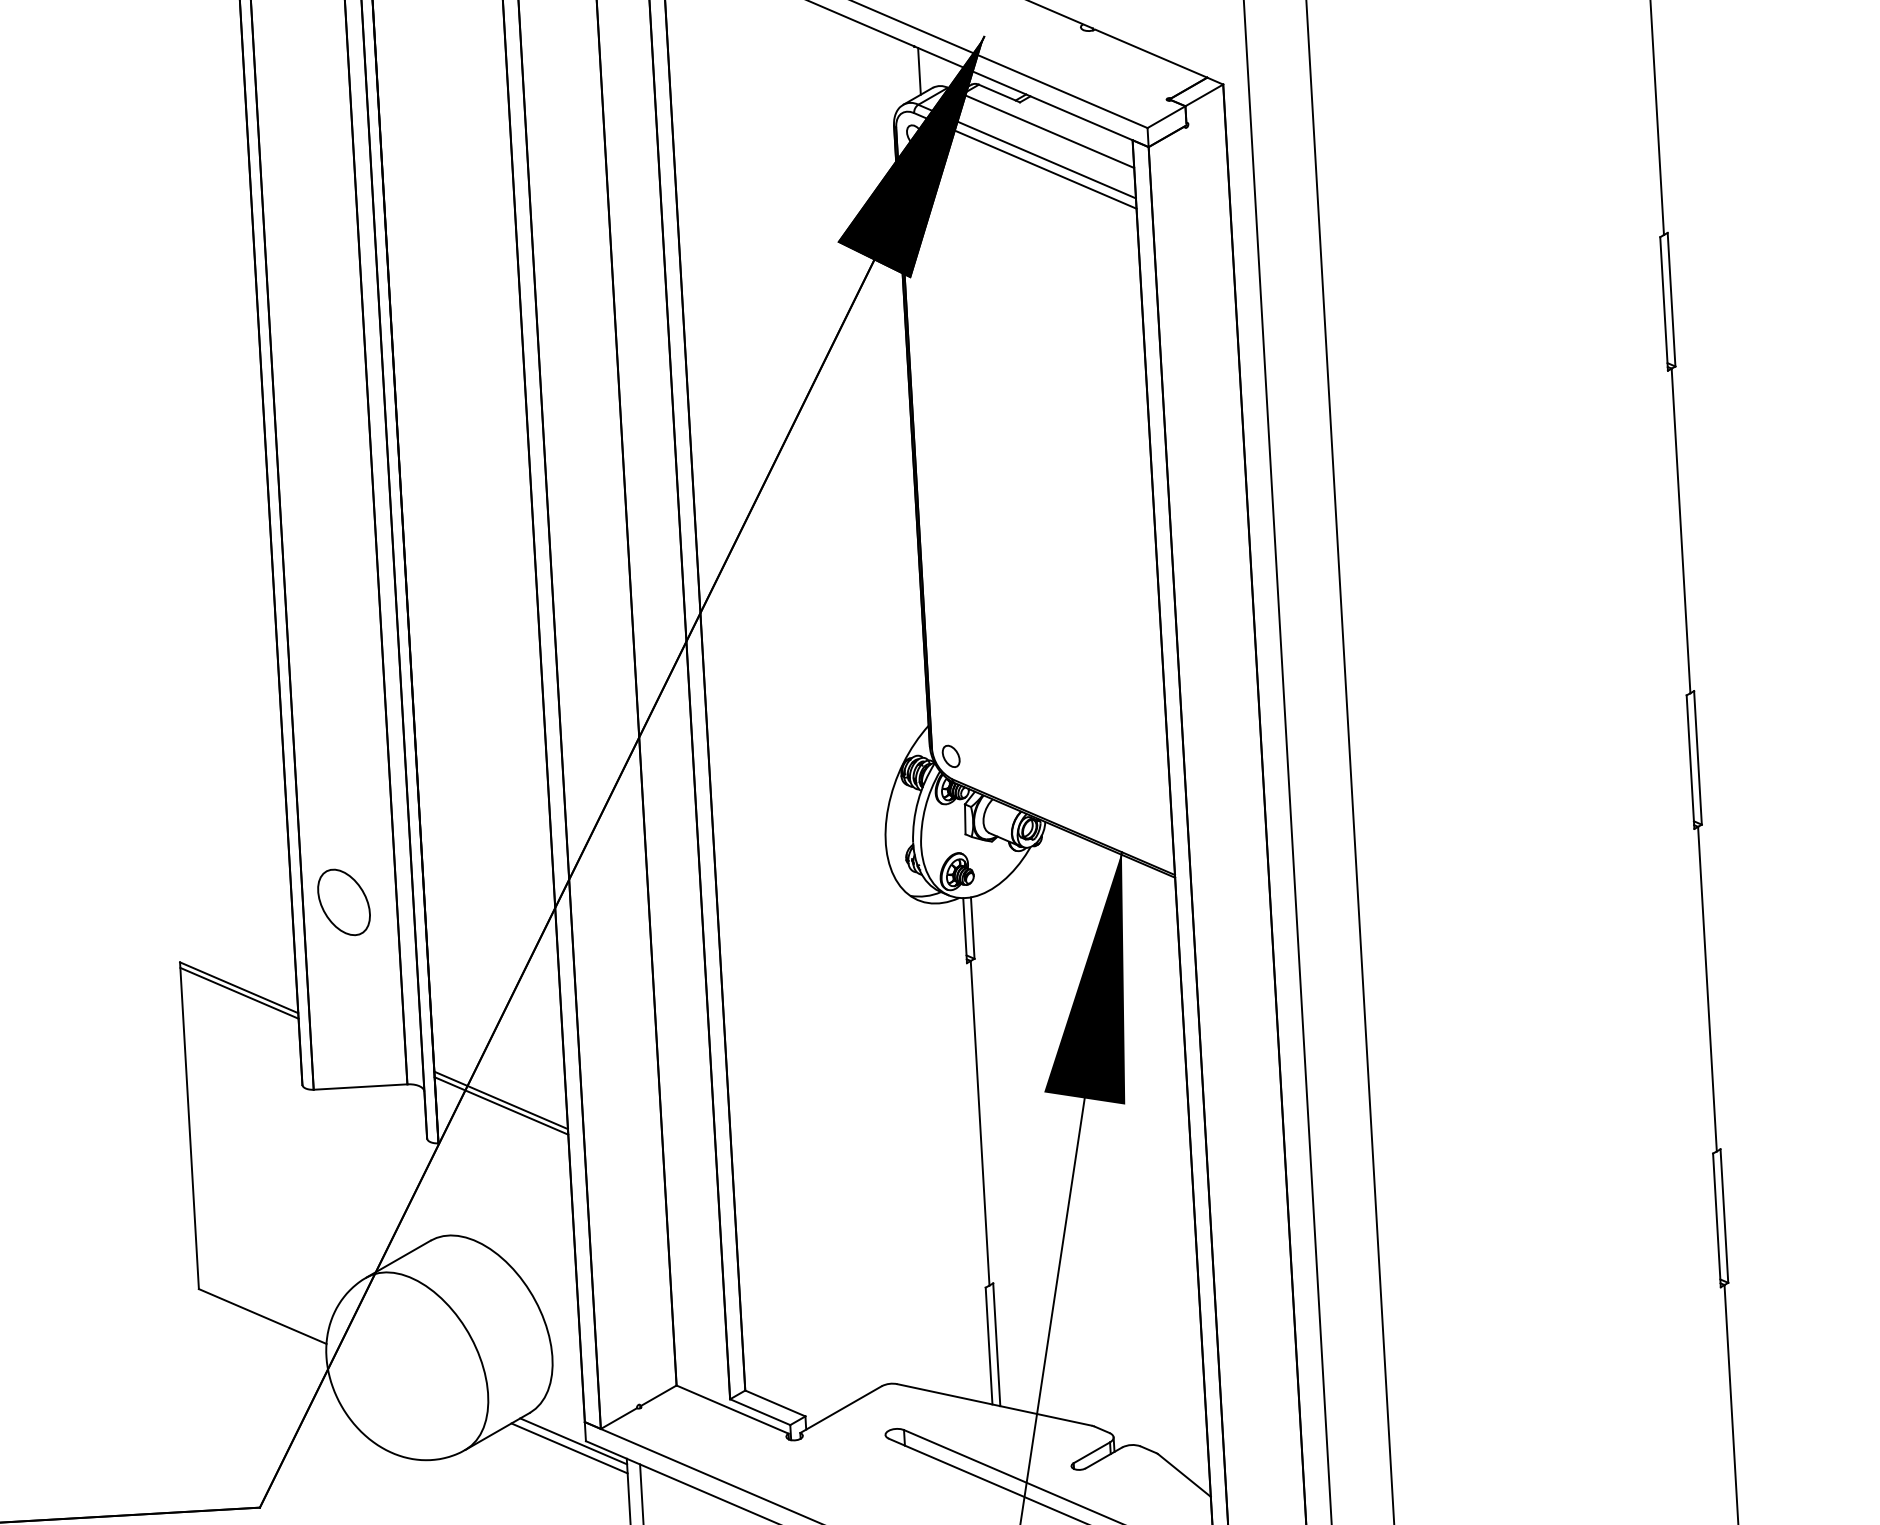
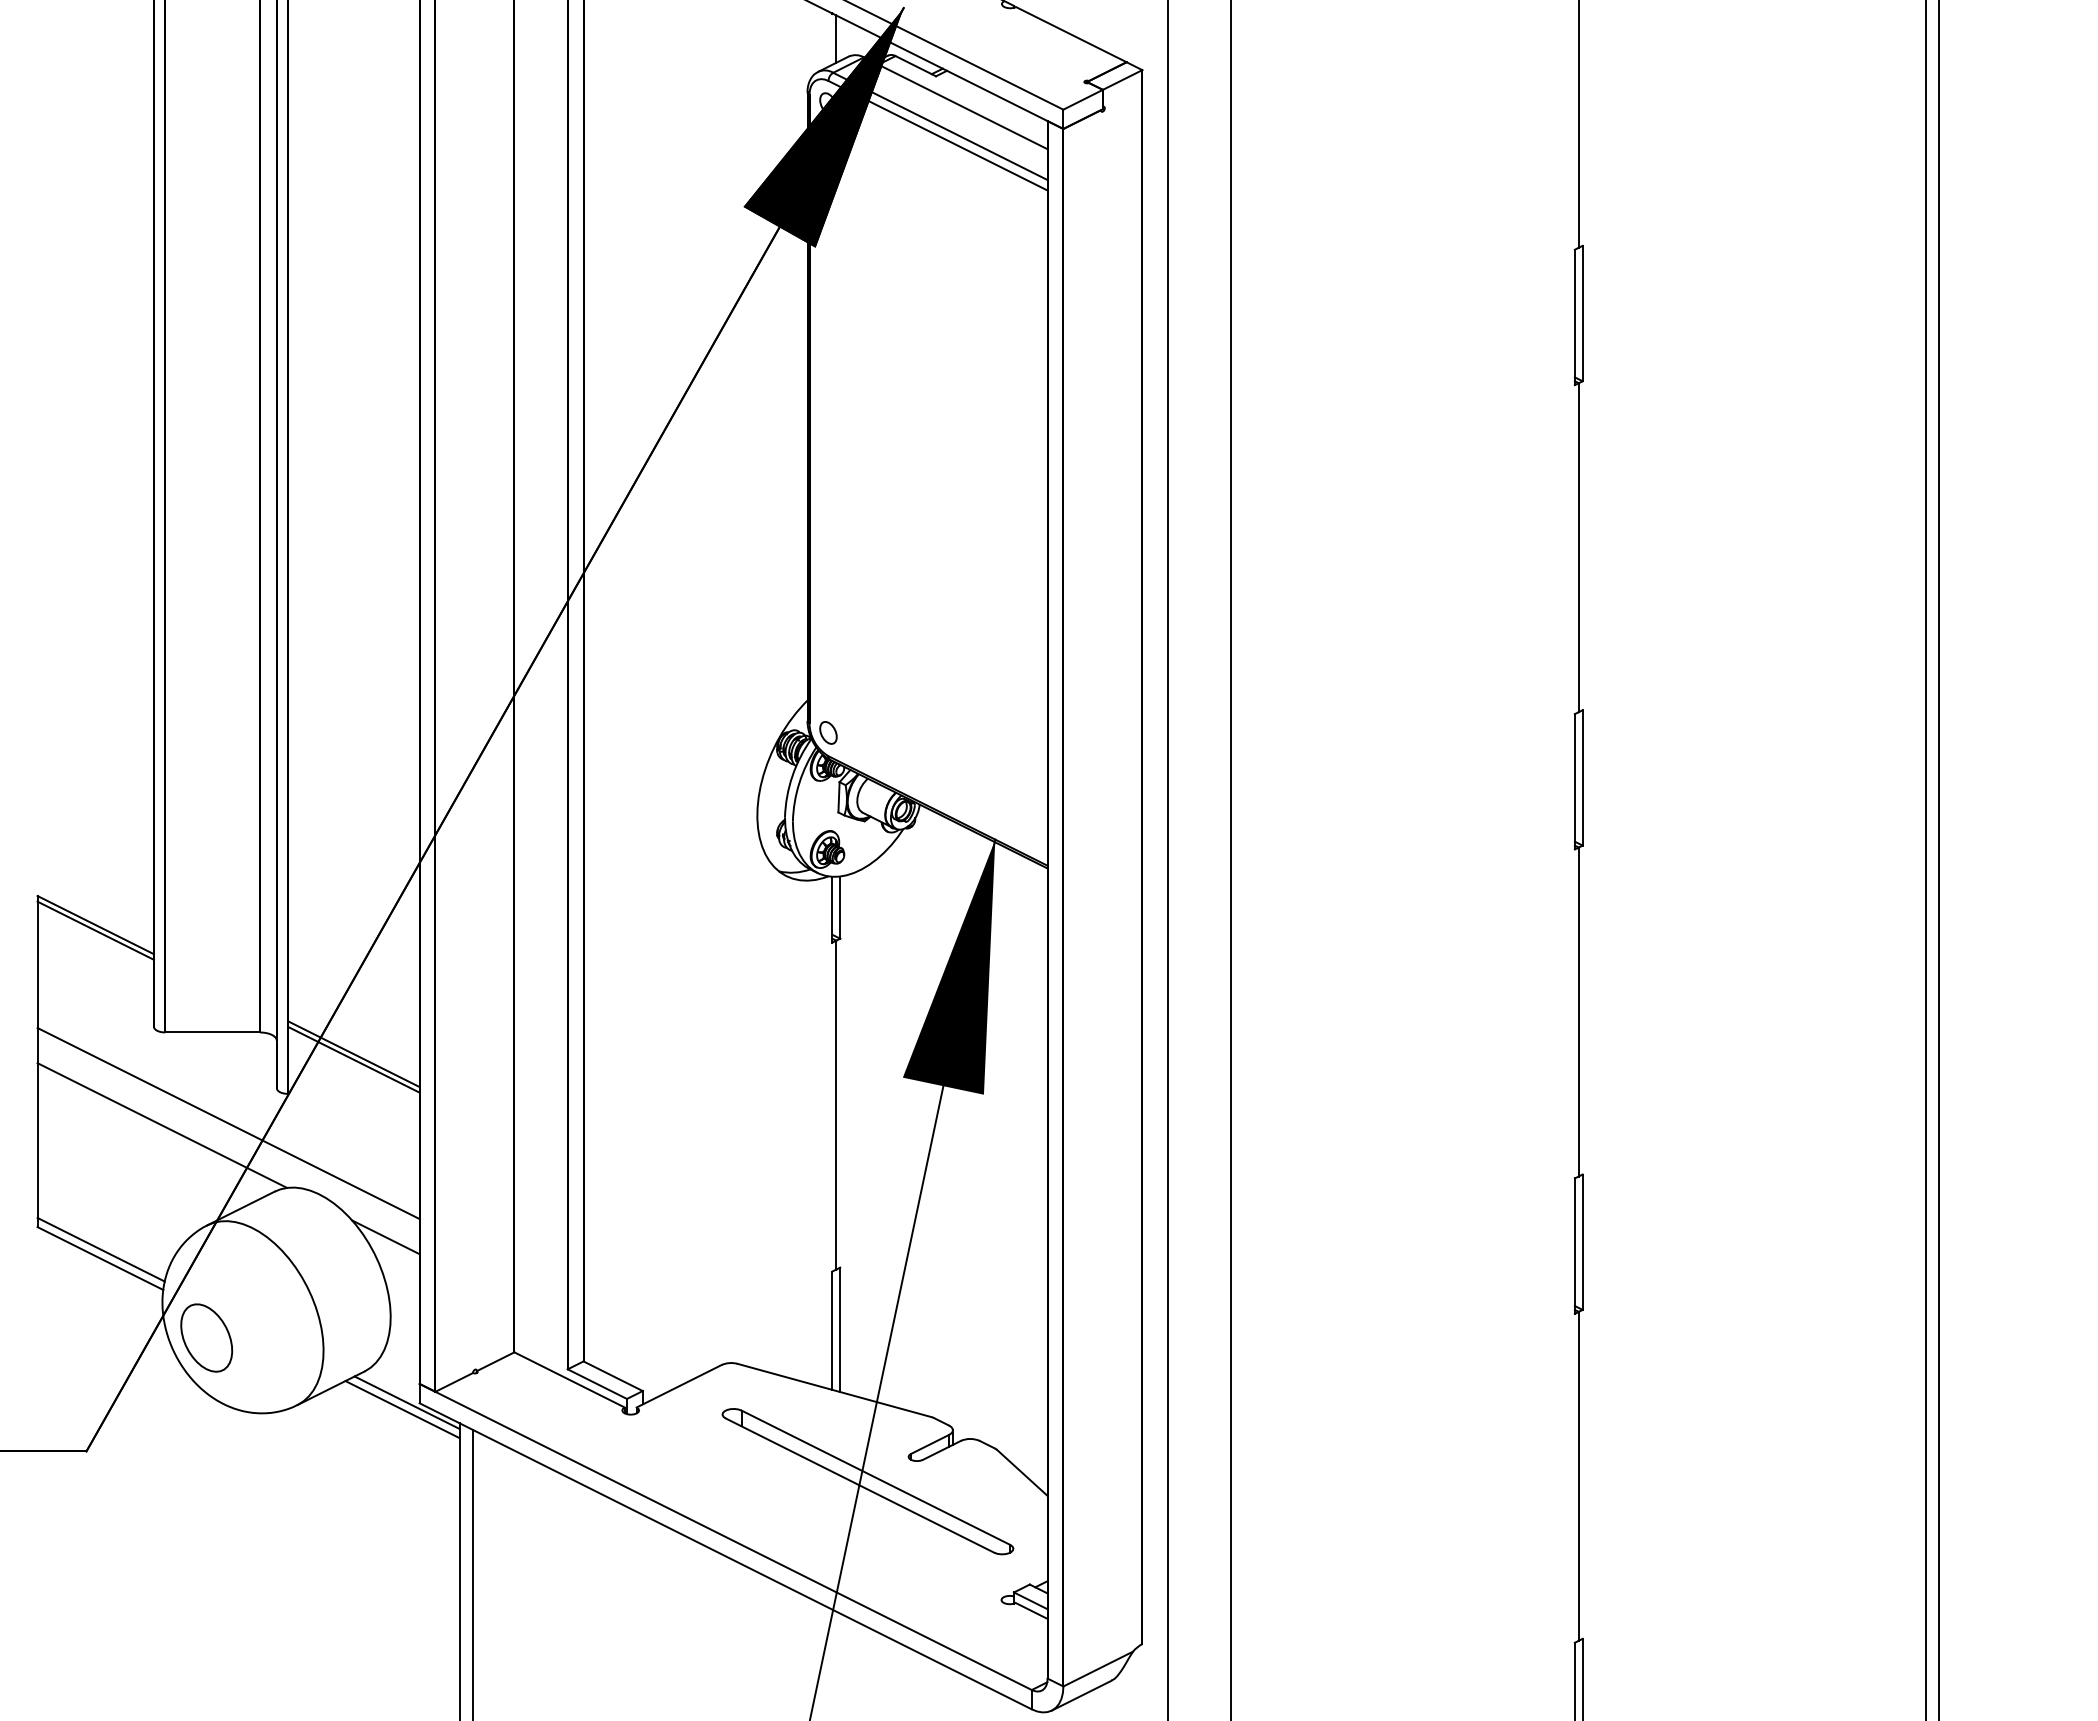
part: (343, 901) -> (206, 1337), moved
line: (381, 1175) -> (228, 1123), added
line: (316, 1181) -> (162, 1125), added
line: (542, 1279) -> (385, 1237), added
line: (262, 1307) -> (100, 1249), added

